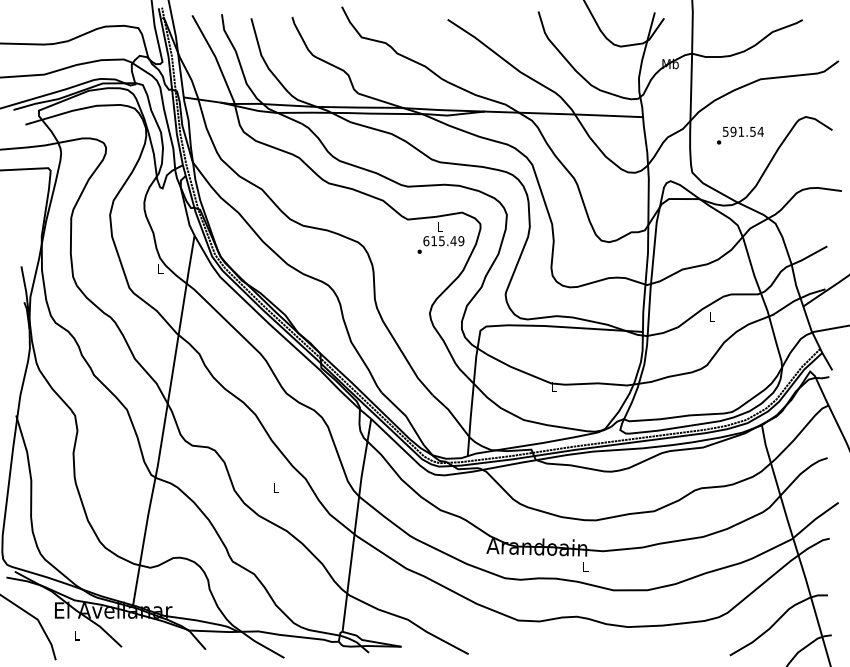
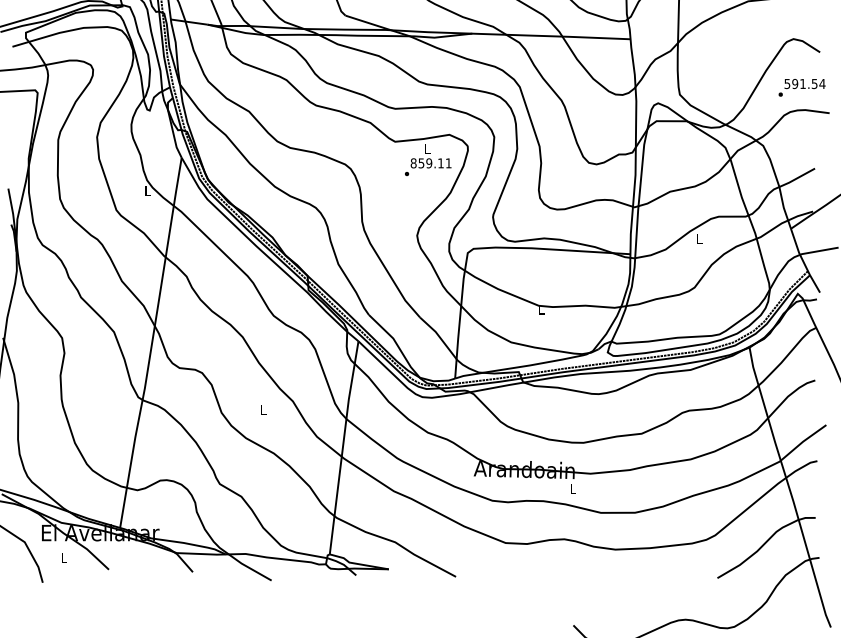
text: (740, 135) -> (802, 87), moved
text: (443, 241) -> (430, 163), 615.49 -> 859.11

